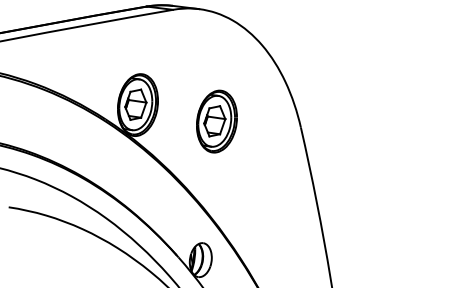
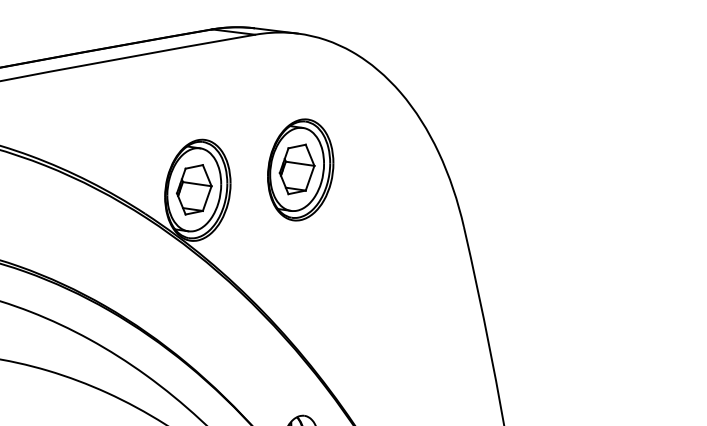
part: (216, 121) -> (299, 169), moved

